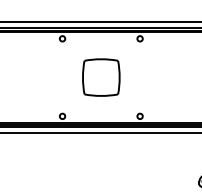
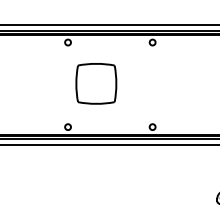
part: (101, 77) -> (96, 83), moved

